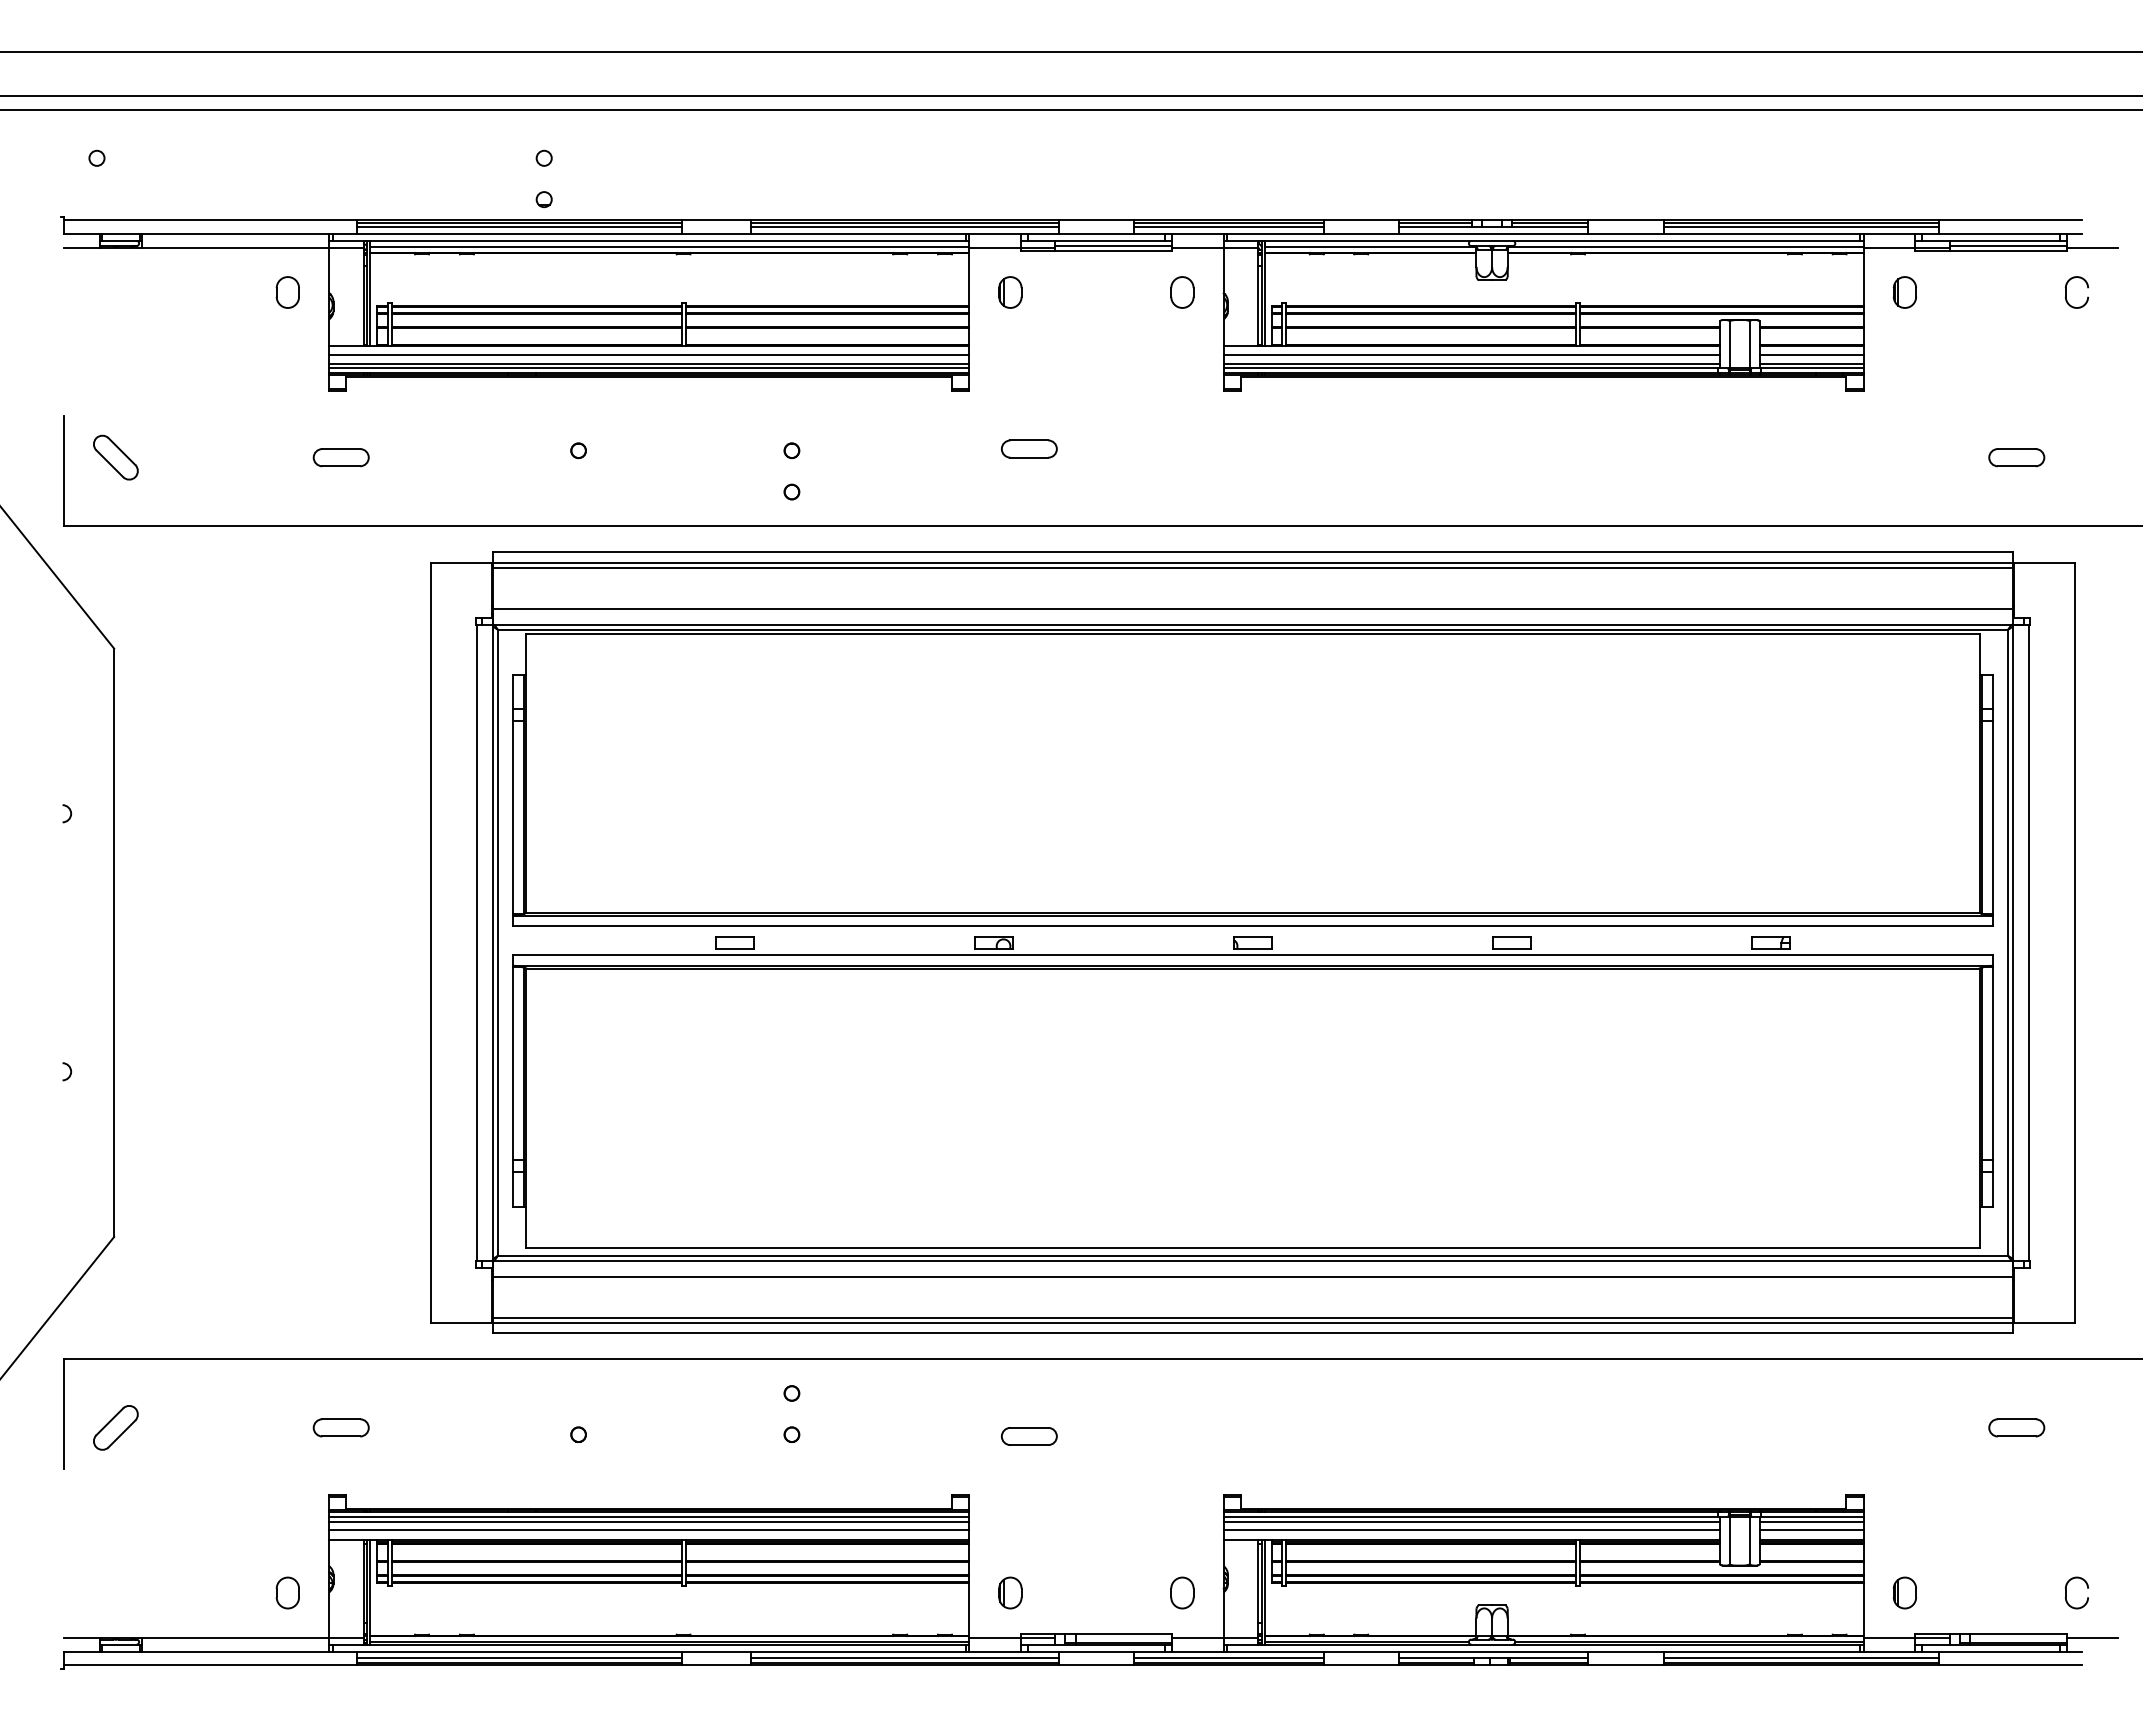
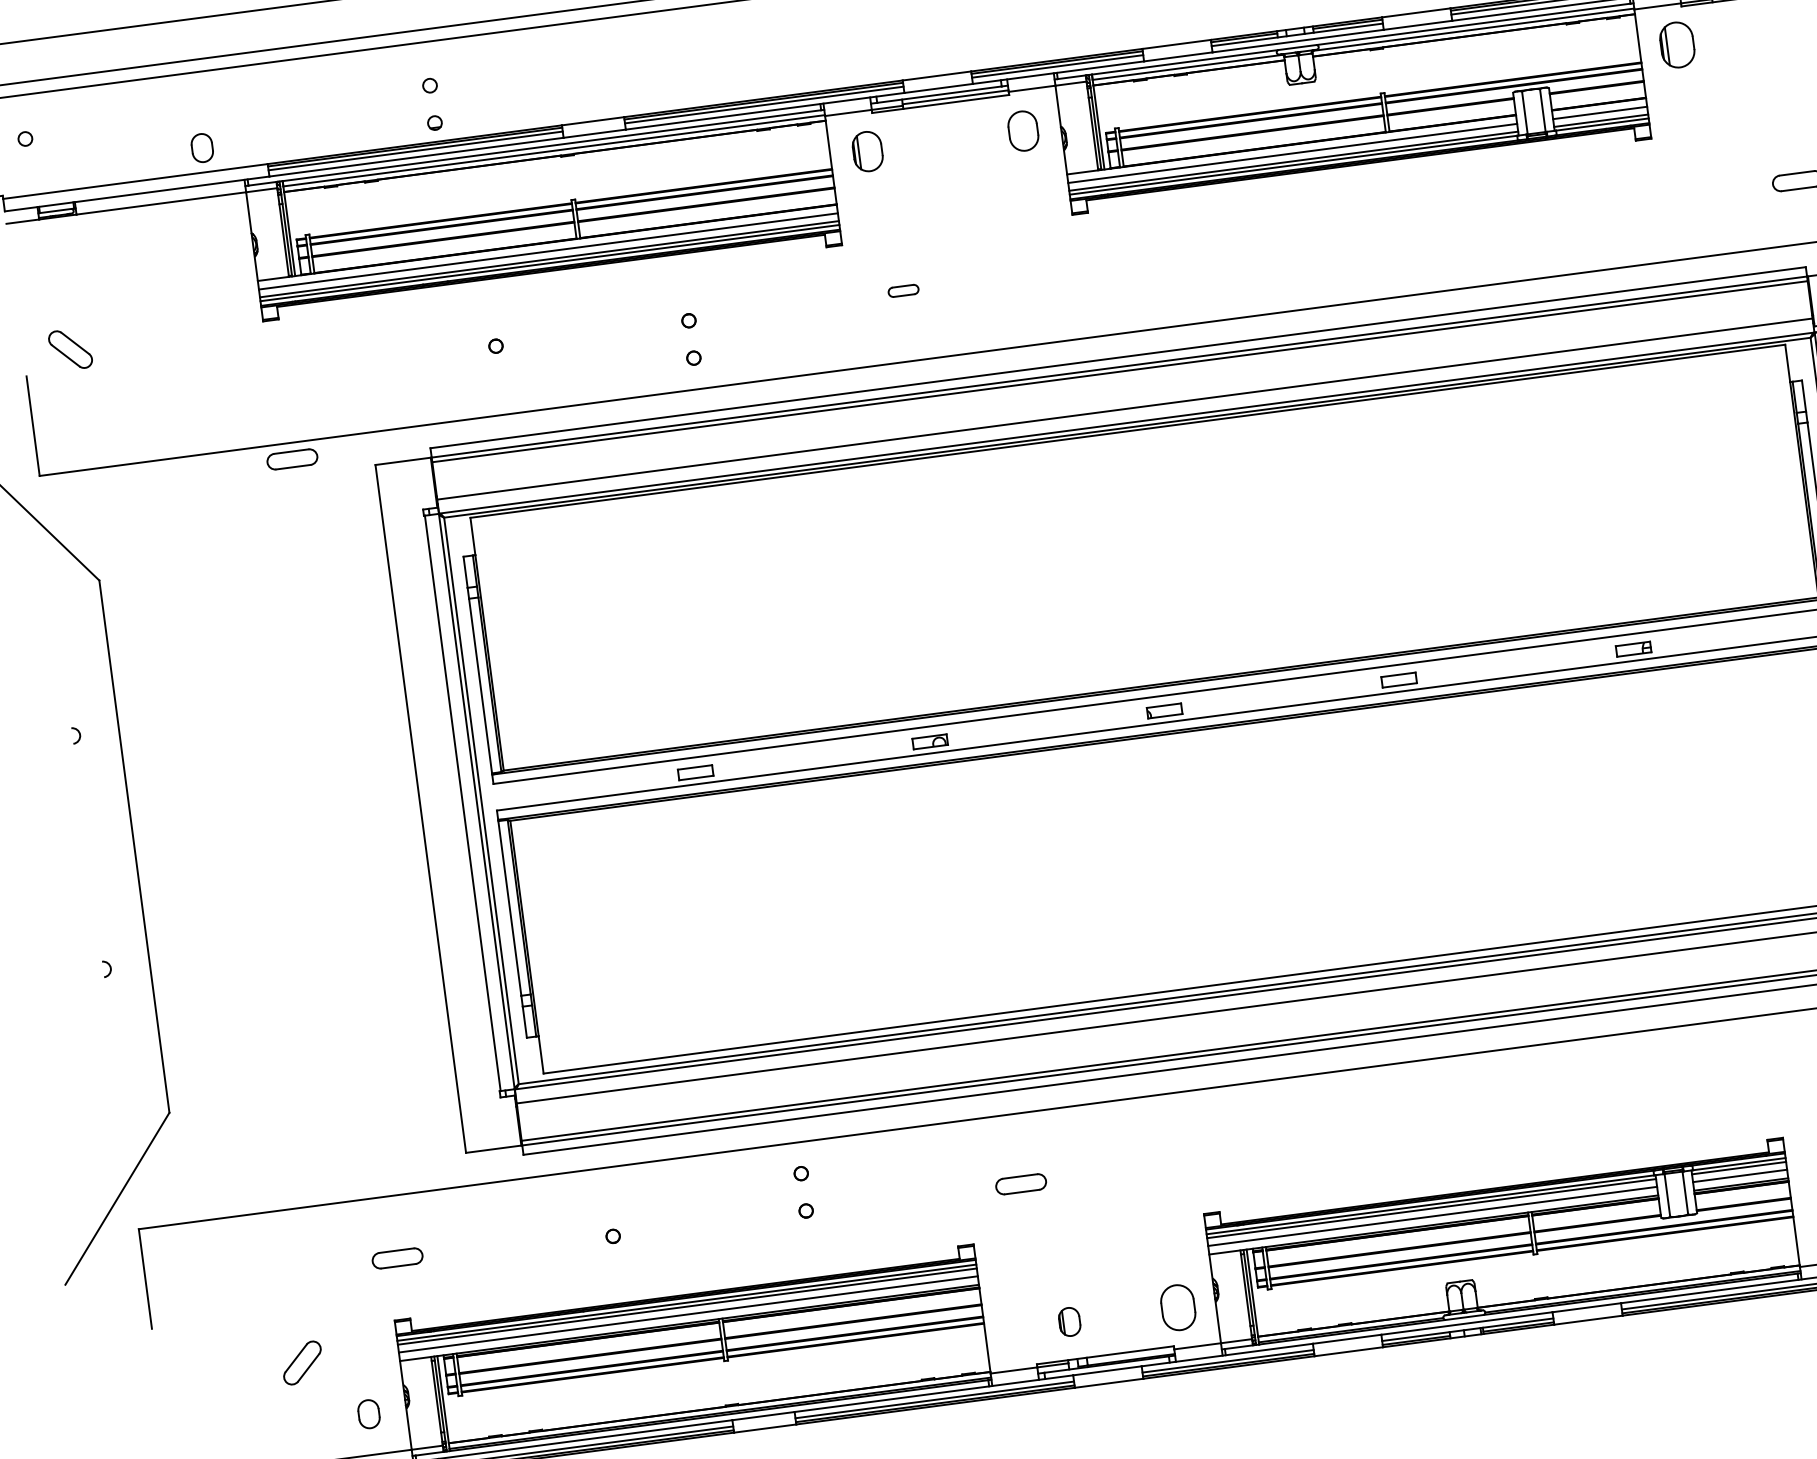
part: (287, 292) -> (201, 148), moved
part: (1010, 292) -> (867, 151), size x1.4
part: (1182, 292) -> (1023, 131), size x1.4
part: (1904, 292) -> (1676, 45), size x1.6
part: (1029, 448) -> (903, 290), size x0.6
part: (115, 457) -> (70, 349), moved
part: (340, 457) -> (291, 459), moved
part: (115, 1427) -> (302, 1362), moved
part: (1010, 1592) -> (1069, 1321), moved
part: (1182, 1592) -> (1178, 1307), size x1.6

